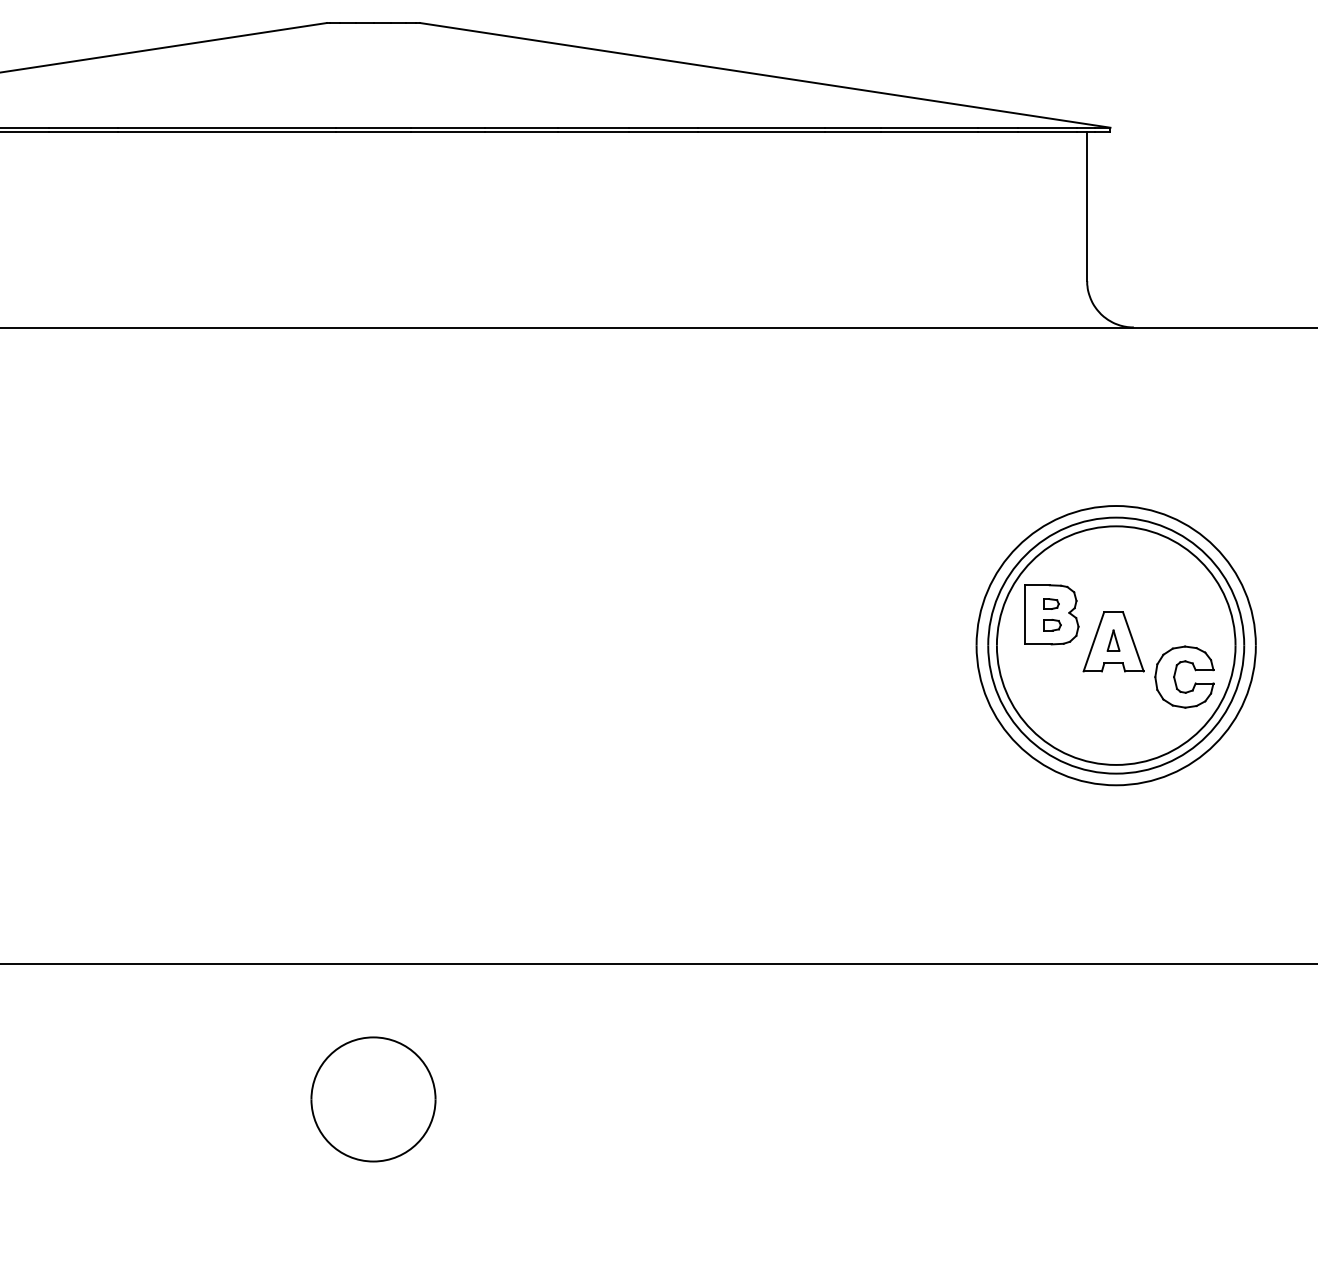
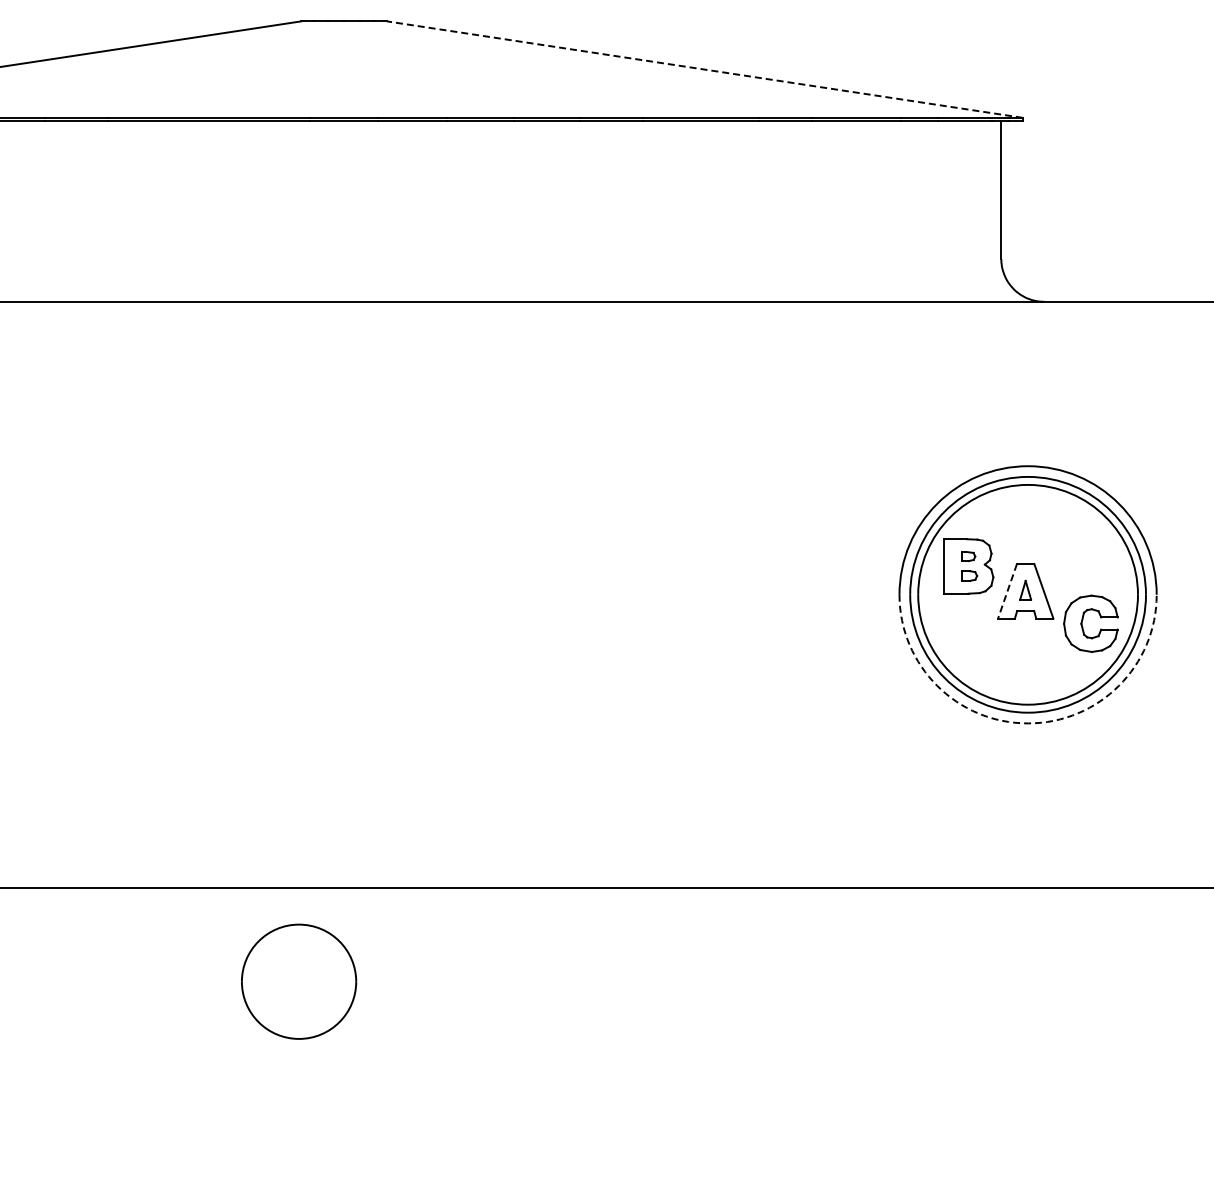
line: (764, 75) -> (704, 69), solid -> dashed
line: (1093, 642) -> (1007, 591), solid -> dashed
arc: (1116, 785) -> (1028, 723), solid -> dashed
part: (373, 1099) -> (299, 981), moved

